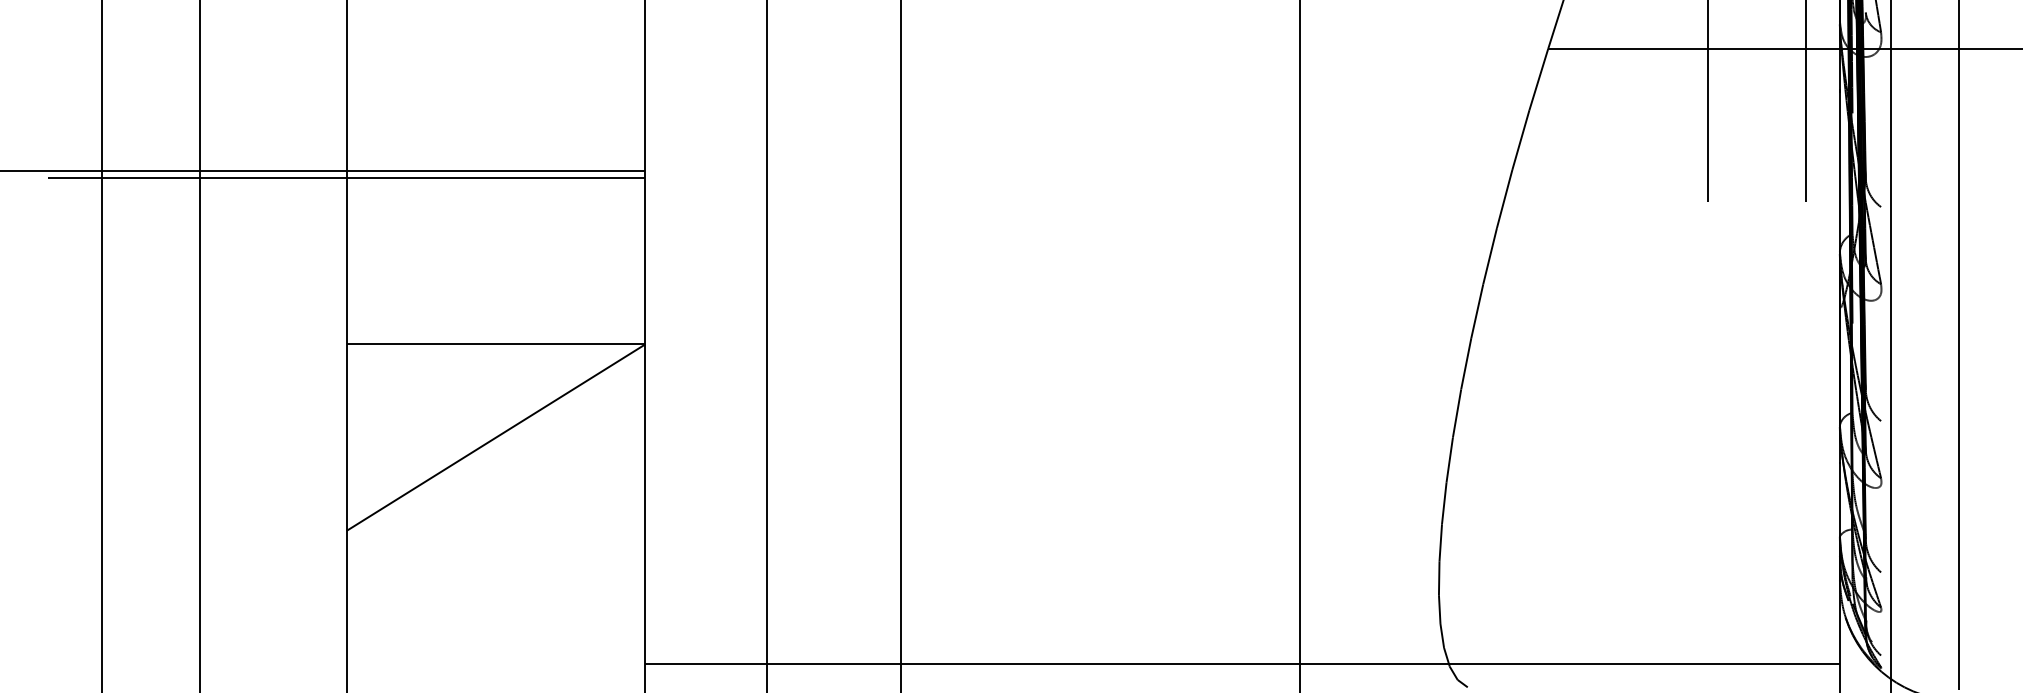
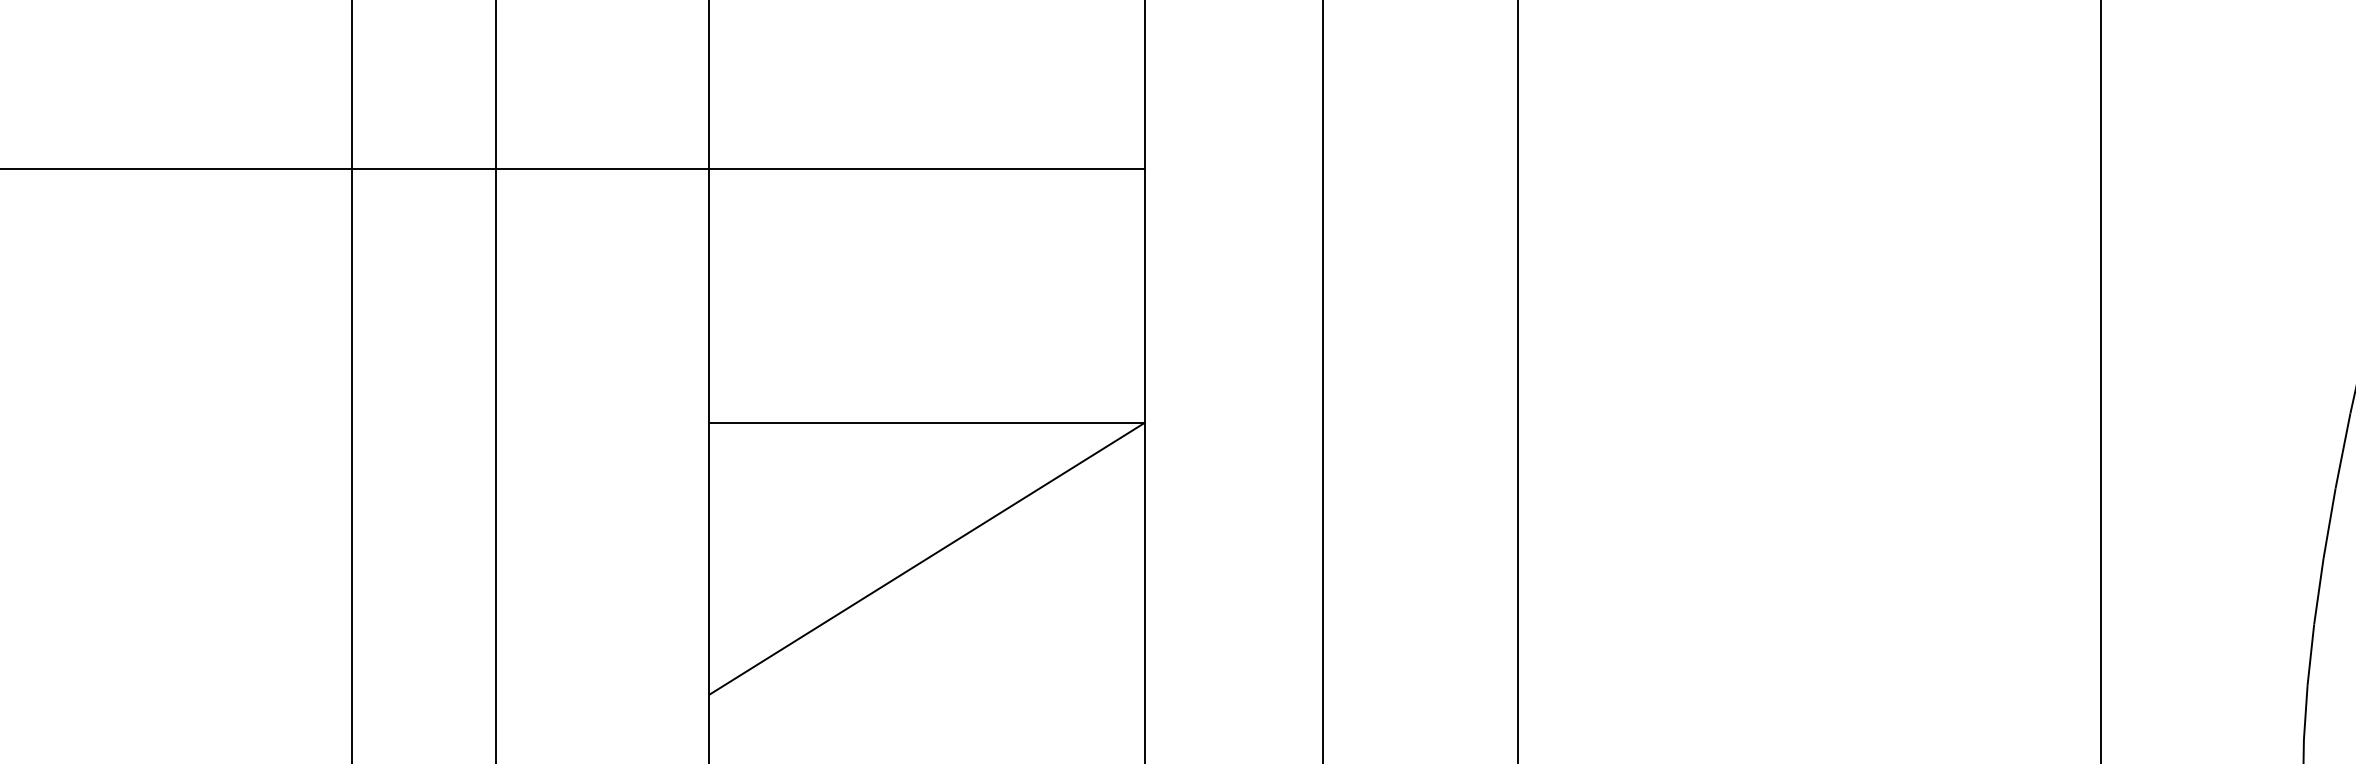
line: (346, 178) -> (708, 180), removed

